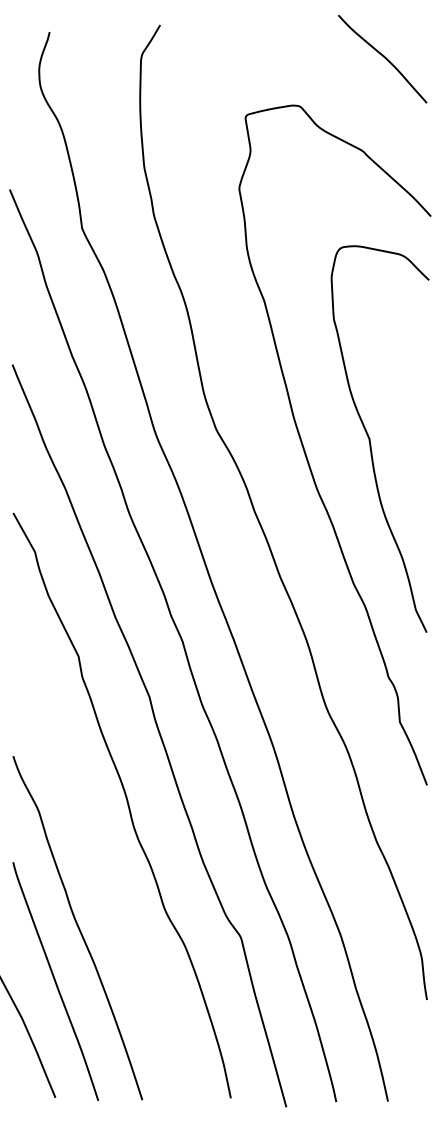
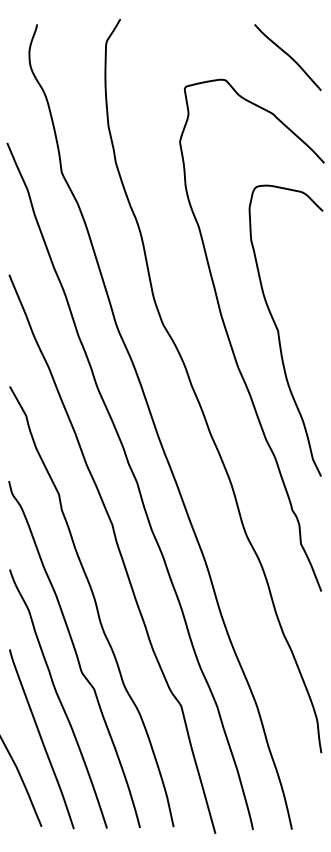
curve: (383, 57) -> (288, 56), moved
curve: (100, 868) -> (75, 654), added

